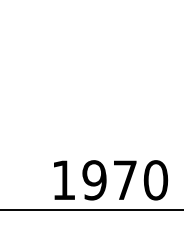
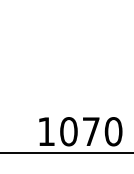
text: (94, 180) -> (68, 131), 1970 -> 1070

